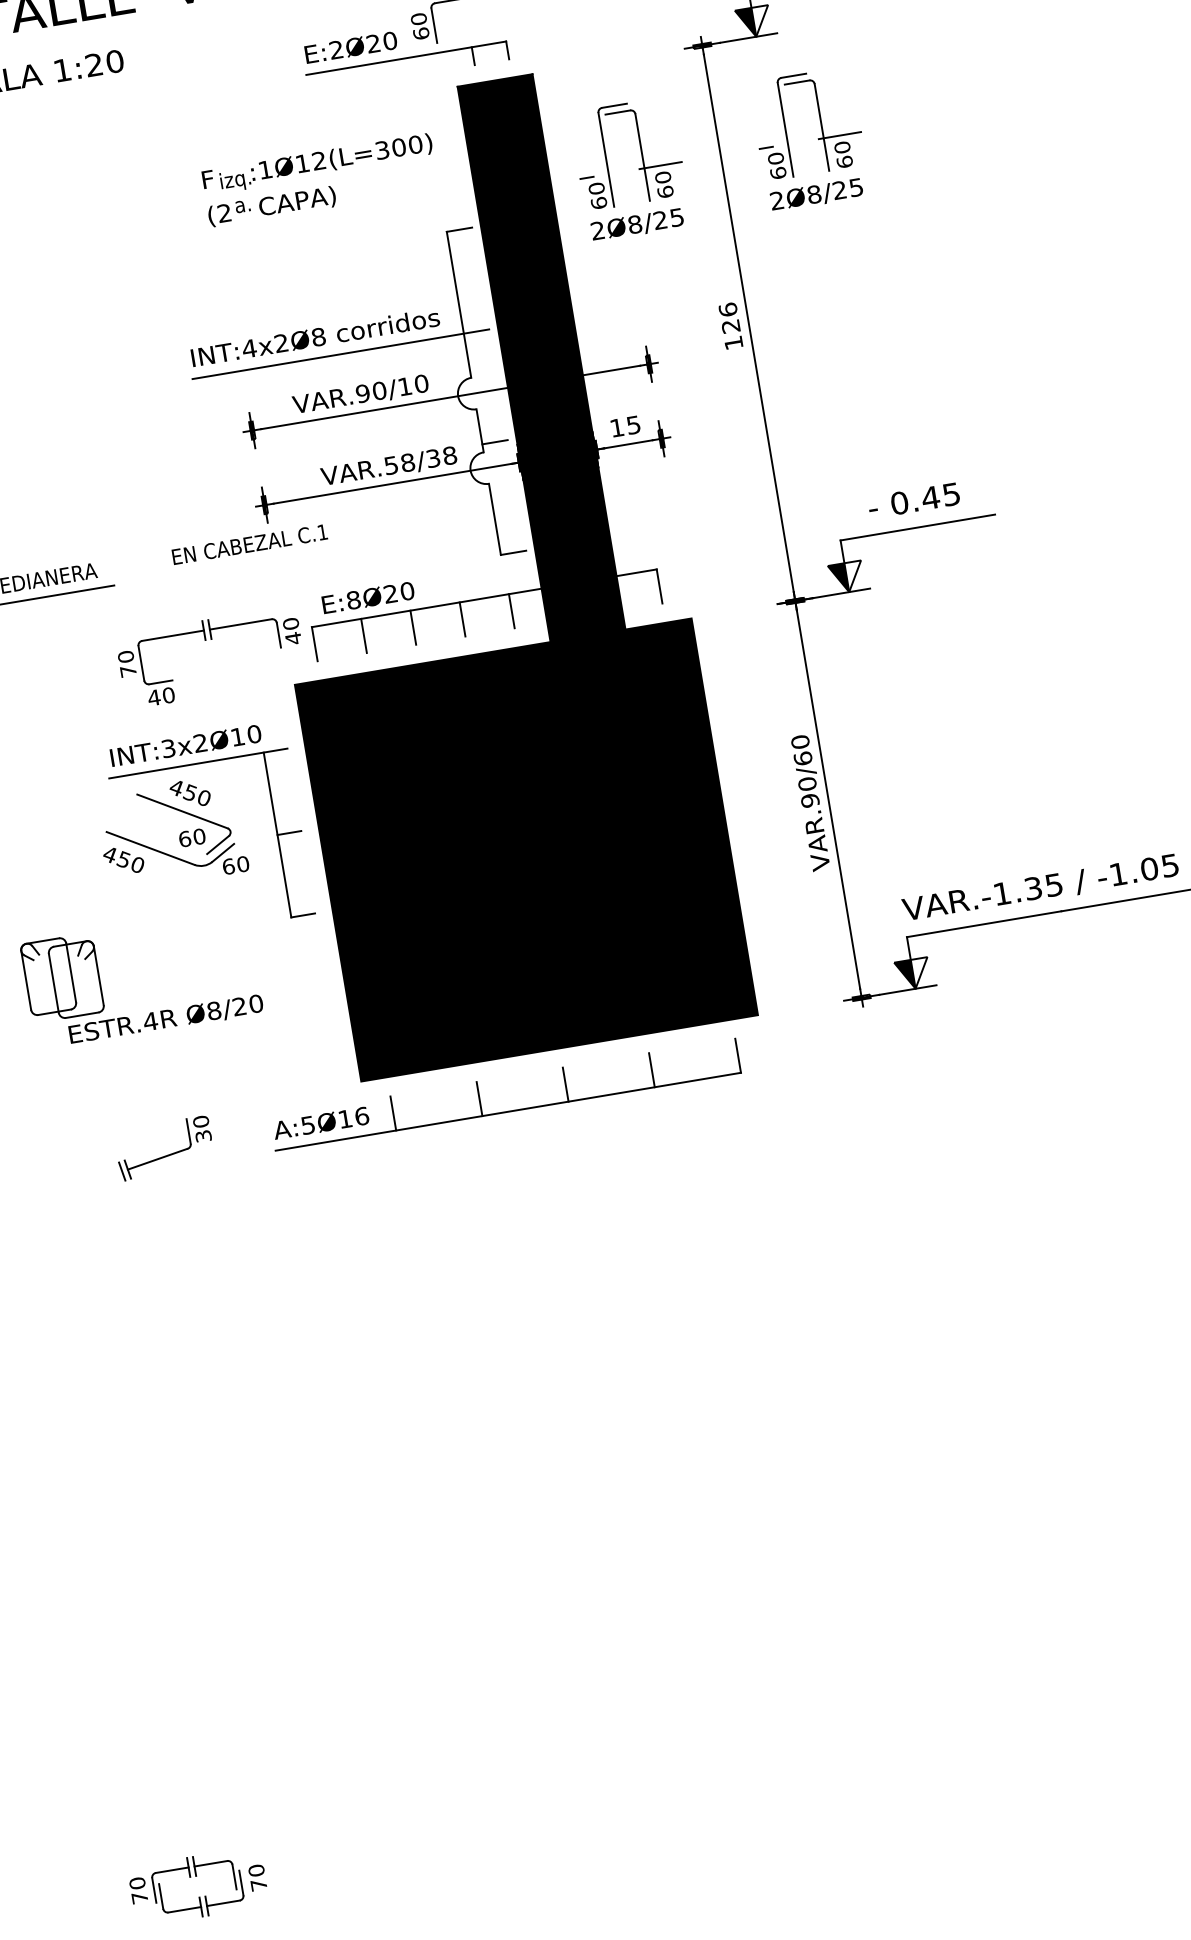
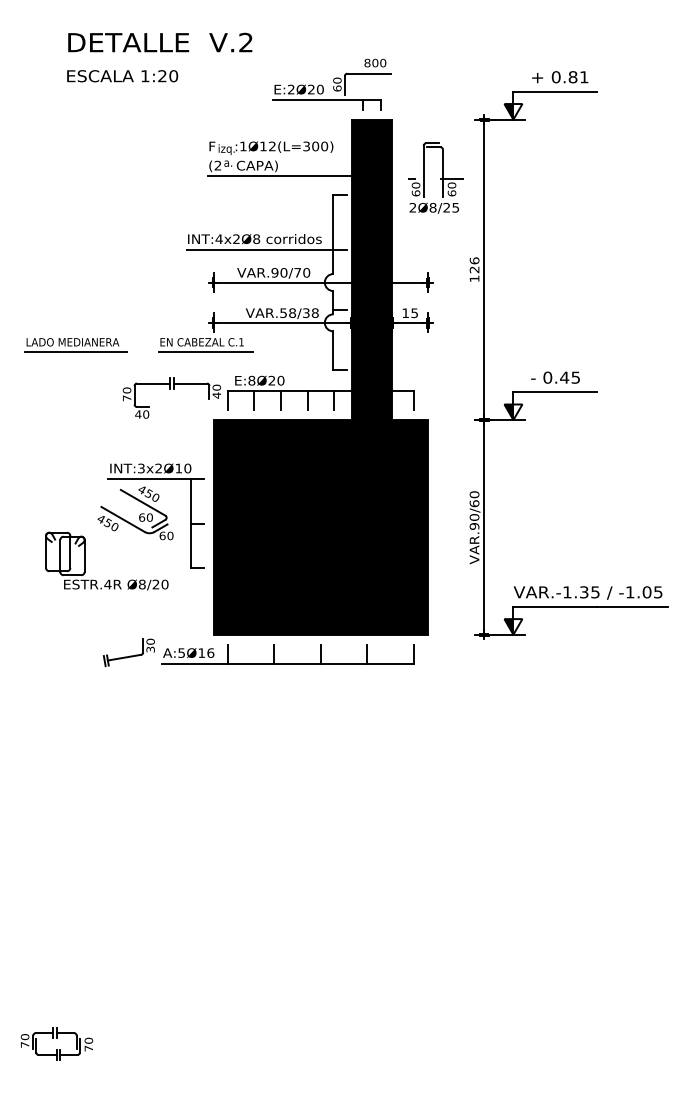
part: (809, 137) -> (532, 177), removed
line: (350, 212) -> (284, 176), added
text: (404, 386) -> (297, 272), VAR.90/10 -> VAR.90/70
line: (258, 560) -> (205, 351), added
part: (199, 832) -> (150, 515), moved
part: (163, 1148) -> (128, 652), moved

